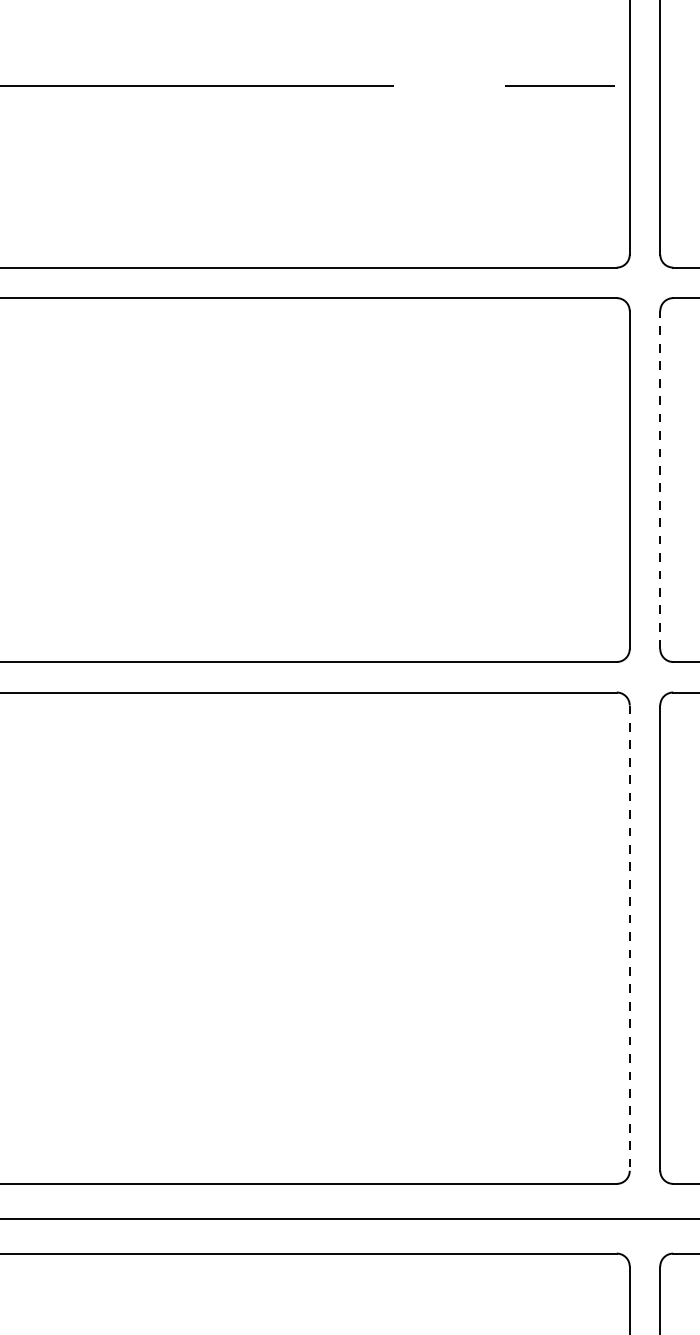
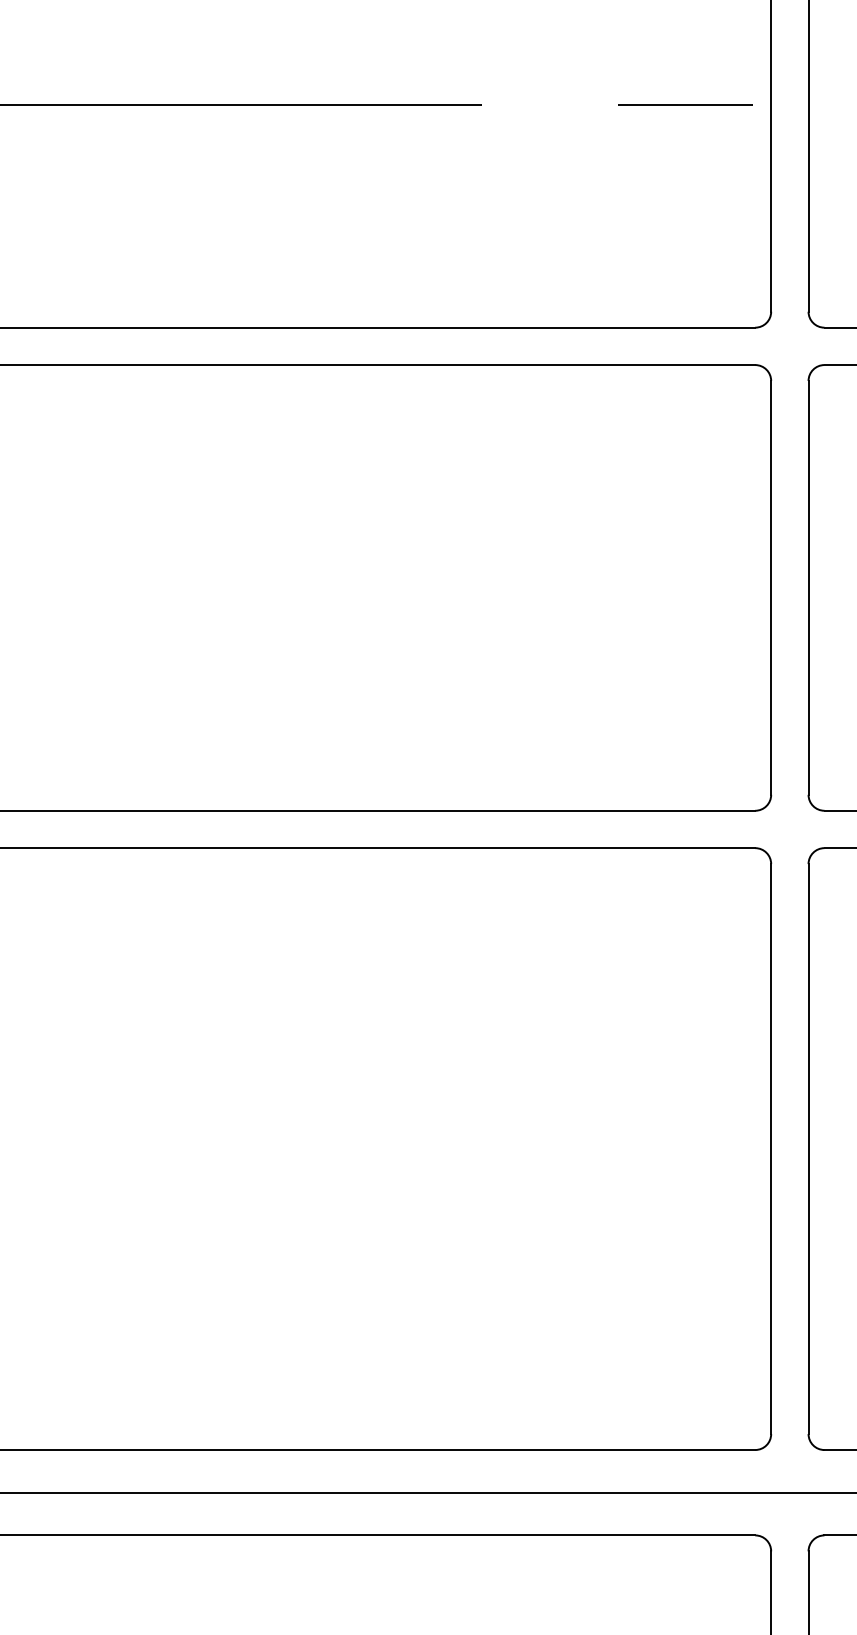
line: (660, 479) -> (808, 587), dashed -> solid
line: (630, 938) -> (771, 1149), dashed -> solid

